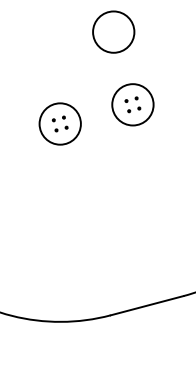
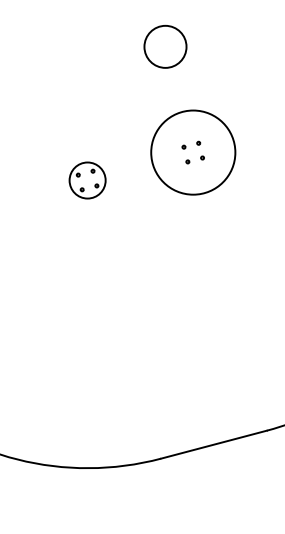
circle: (113, 31) -> (165, 46), size x0.7
circle: (132, 104) -> (192, 152), size x1.4
circle: (59, 123) -> (86, 179), size x0.6

